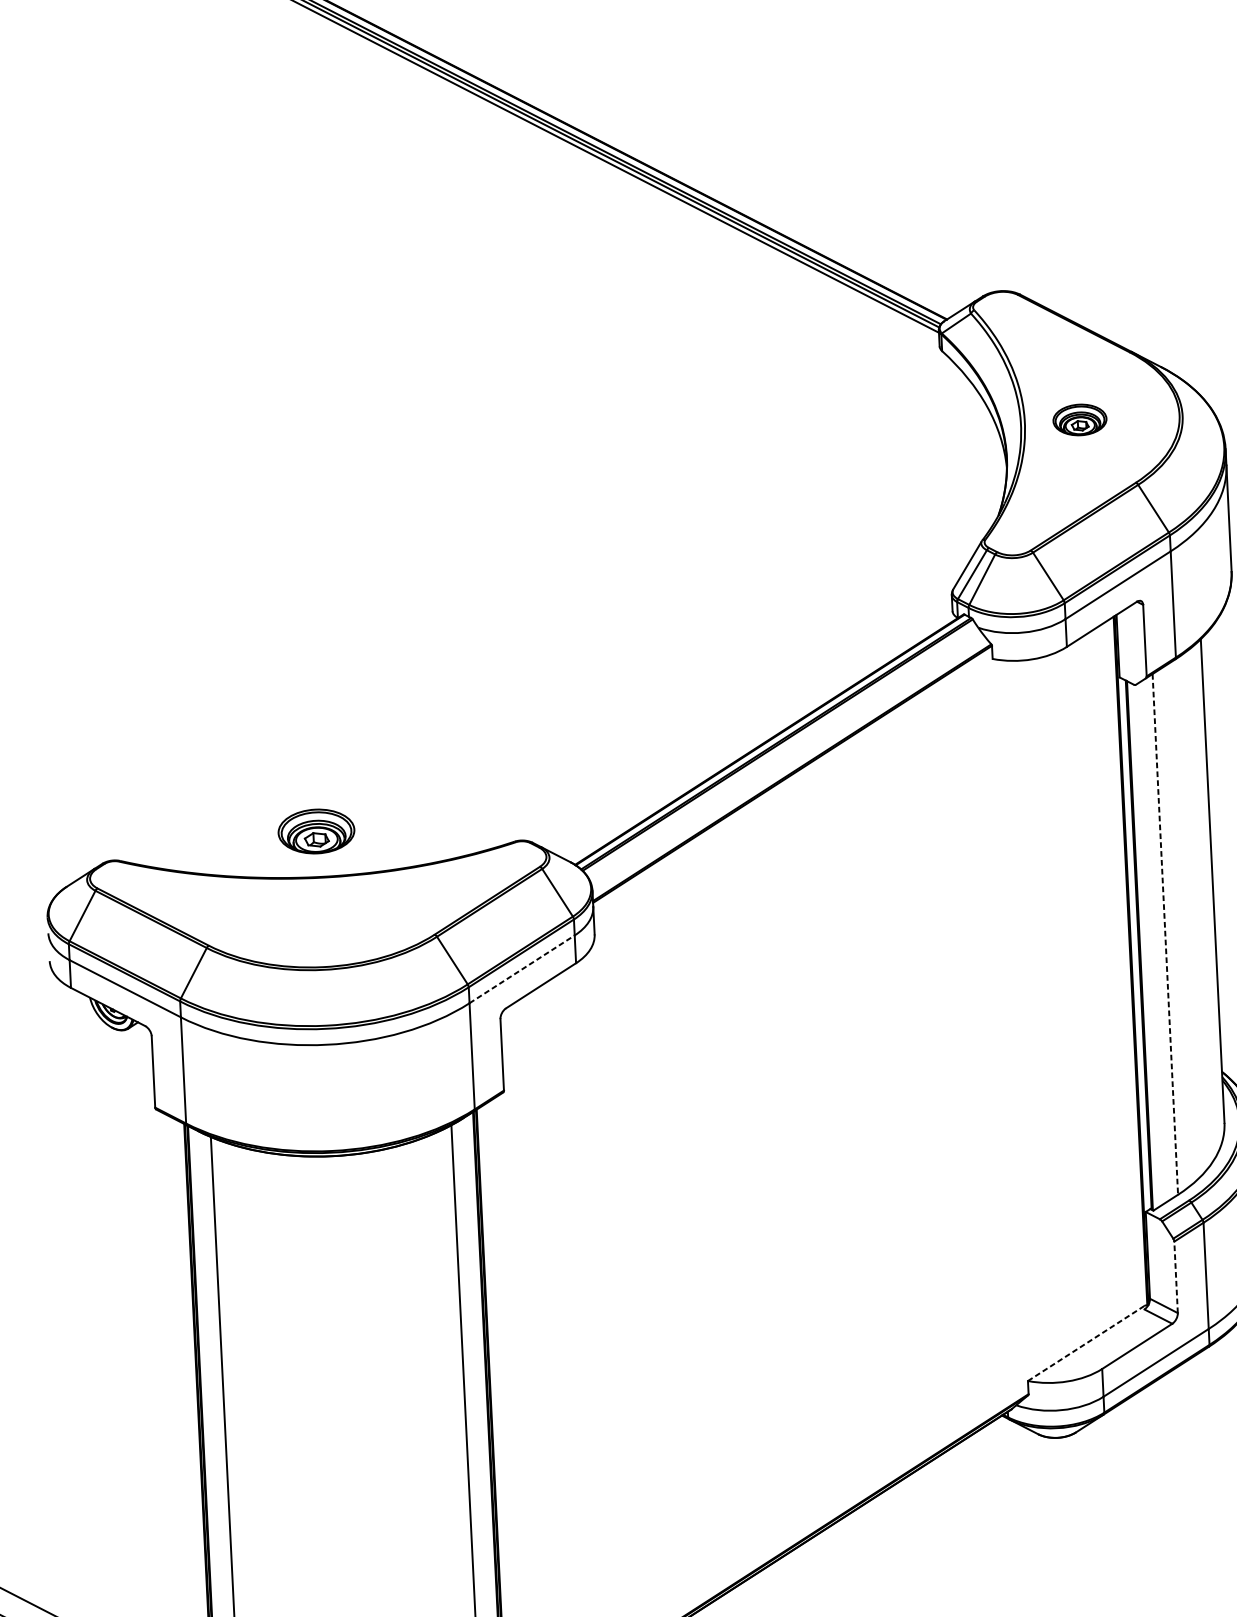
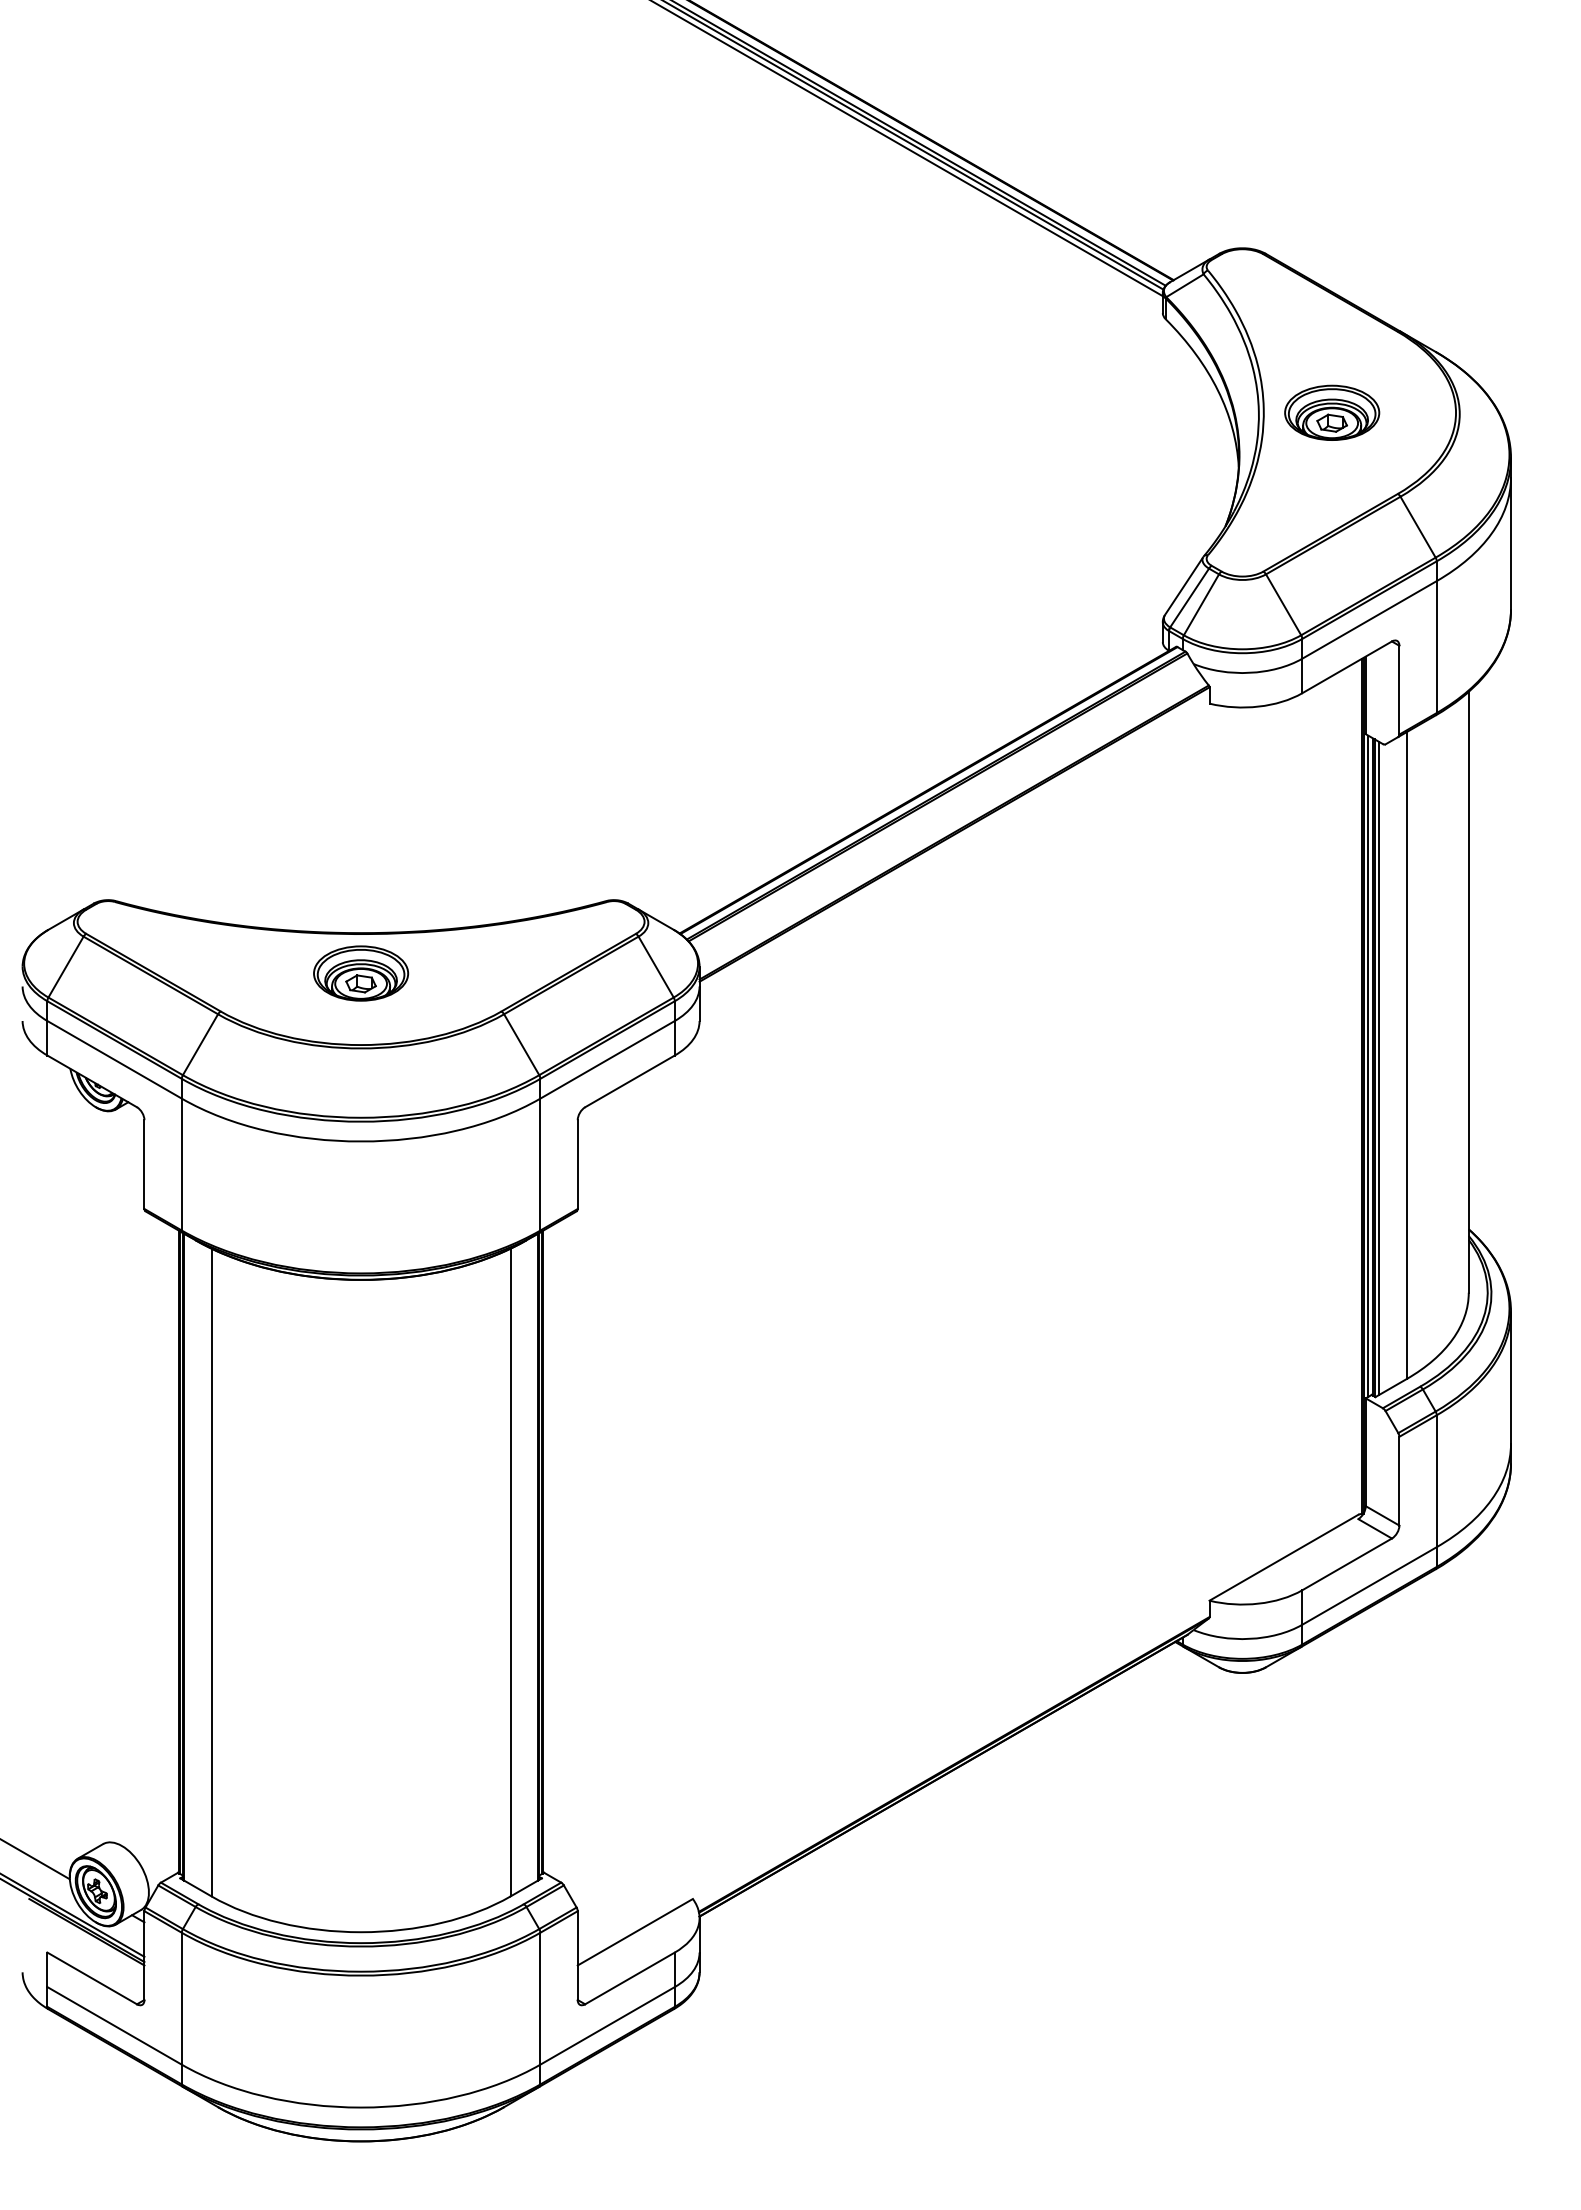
part: (1080, 419) -> (1332, 412), size x1.43
part: (316, 831) -> (361, 973), moved
line: (1165, 935) -> (1406, 1056), dashed -> solid
line: (1134, 944) -> (1368, 1066), added
line: (1143, 945) -> (1379, 1067), added
line: (522, 969) -> (607, 1059), dashed -> solid
line: (1176, 1276) -> (1399, 1480), dashed -> solid
line: (1085, 1343) -> (1283, 1557), dashed -> solid

